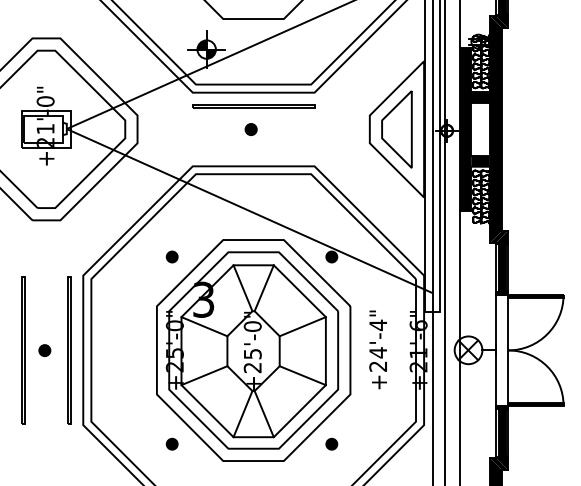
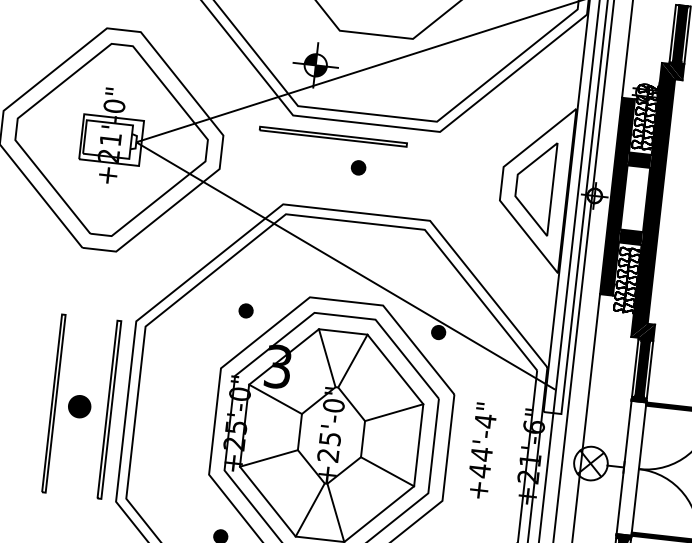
line: (253, 105) -> (333, 135), moved
part: (44, 350) -> (79, 406), size x1.6
text: (377, 366) -> (478, 470), +24'-4" -> +44'-4"

